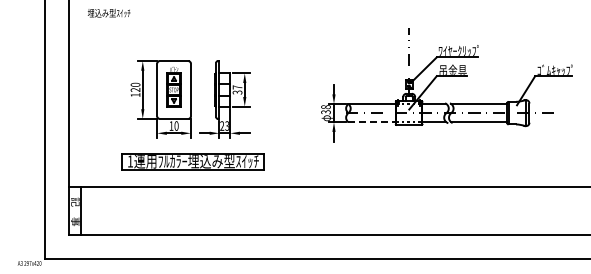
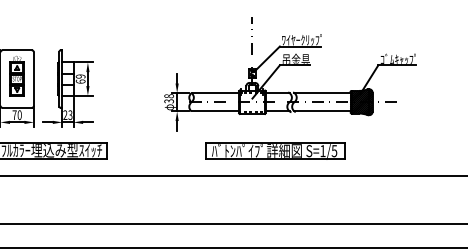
text: (237, 89) -> (80, 78), 37 -> 69
hatch: (518, 113) -> (361, 102), added
line: (372, 122) -> (215, 111), dashed -> solid
text: (171, 125) -> (14, 114), 10 -> 70
part: (431, 161) -> (274, 150), added

